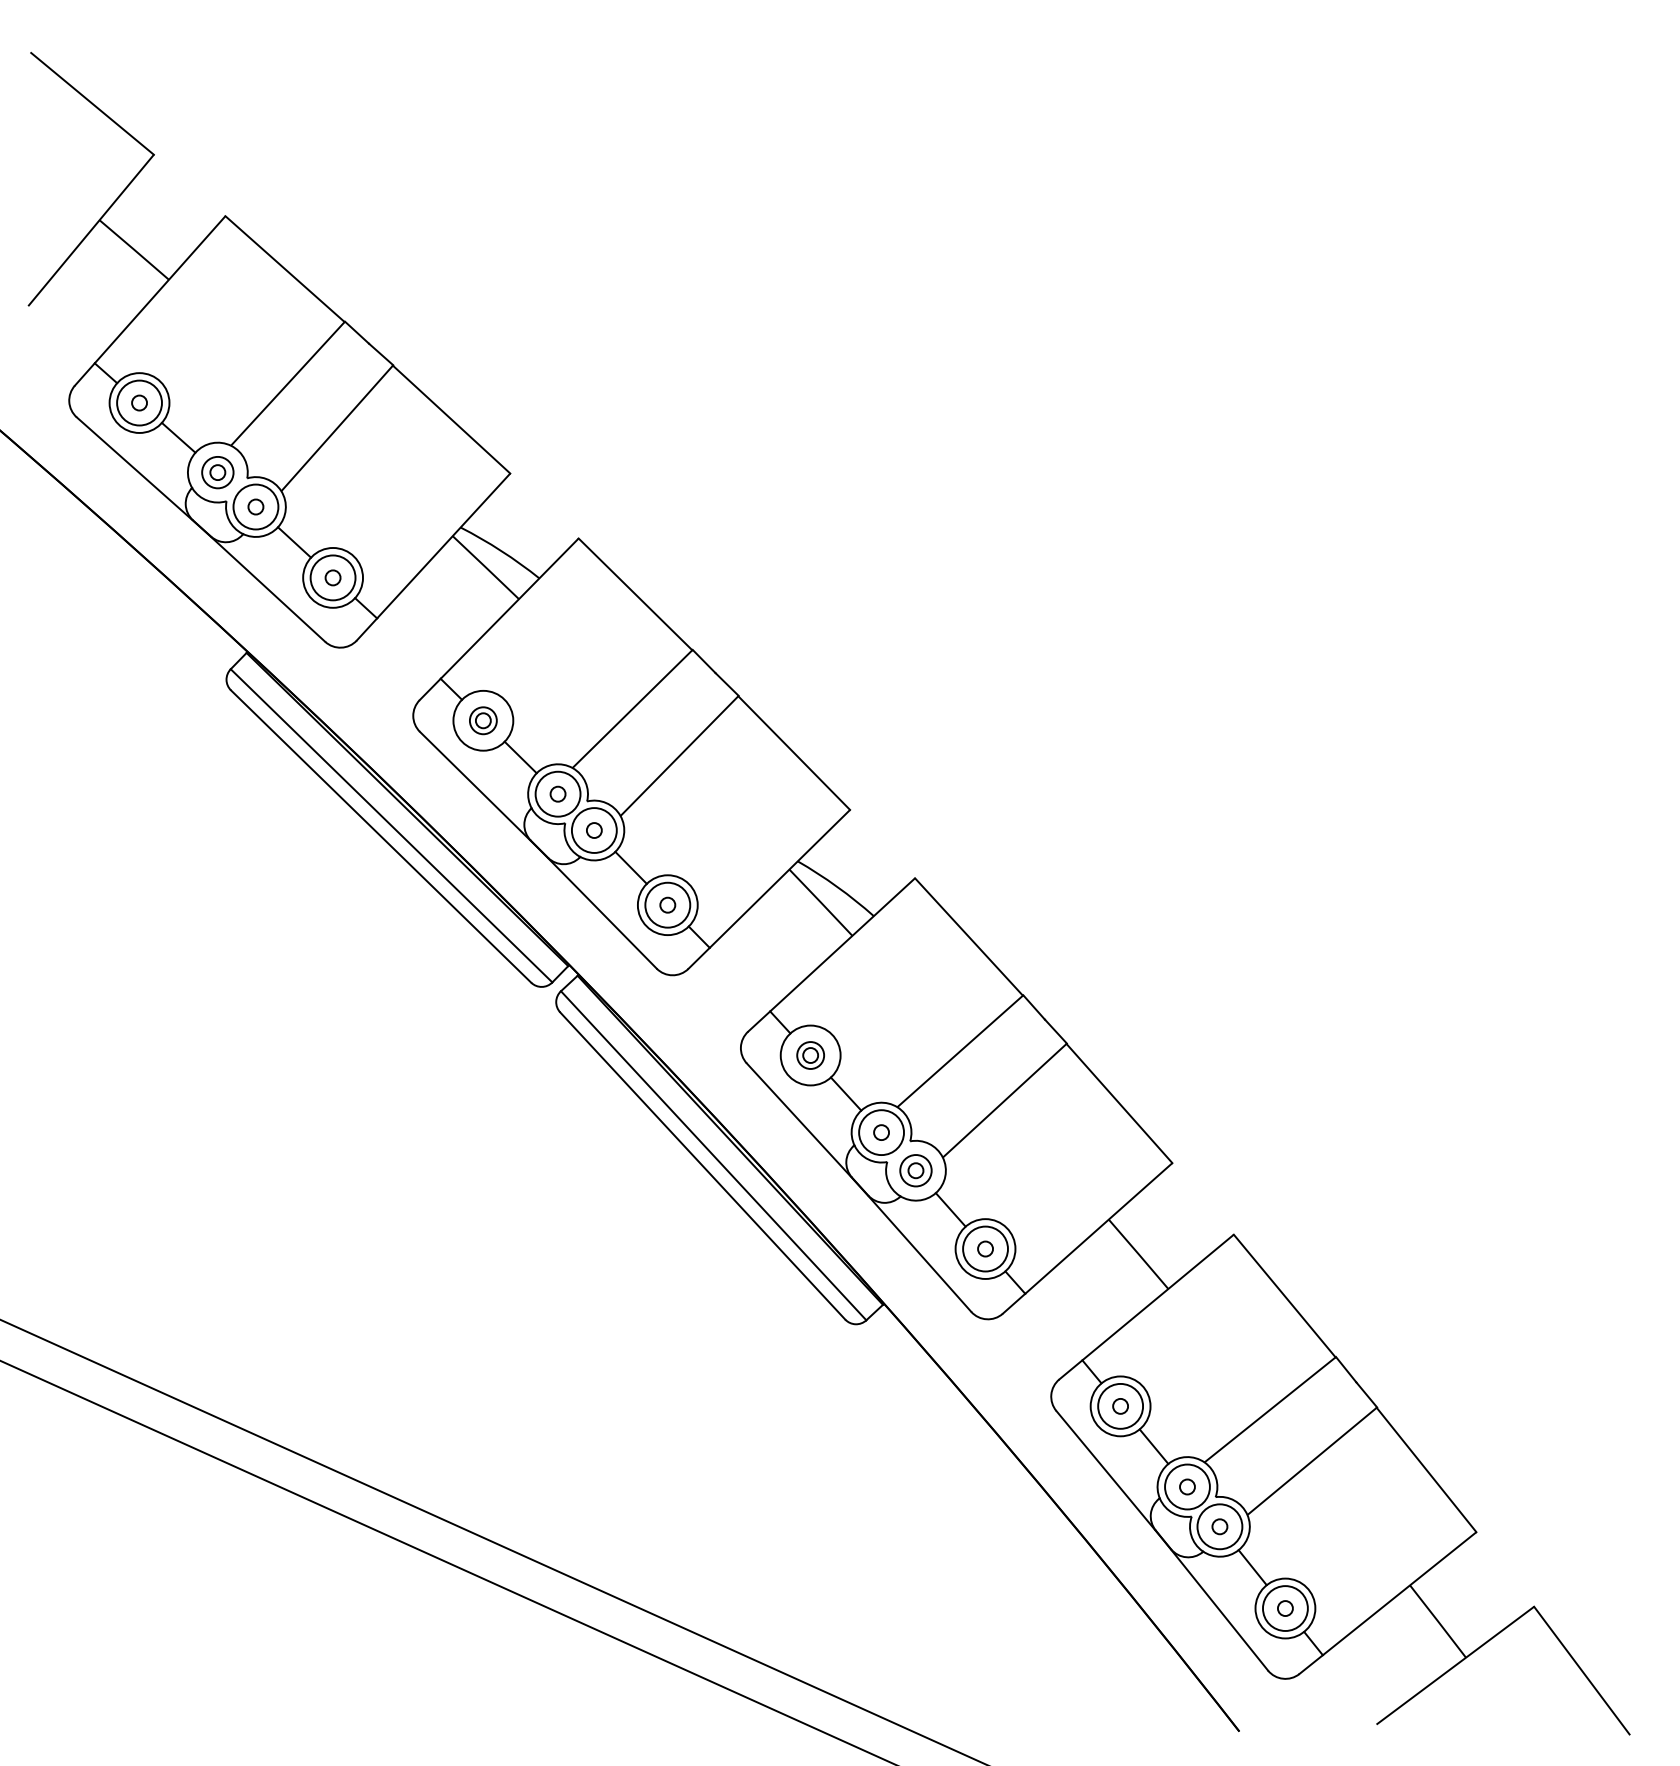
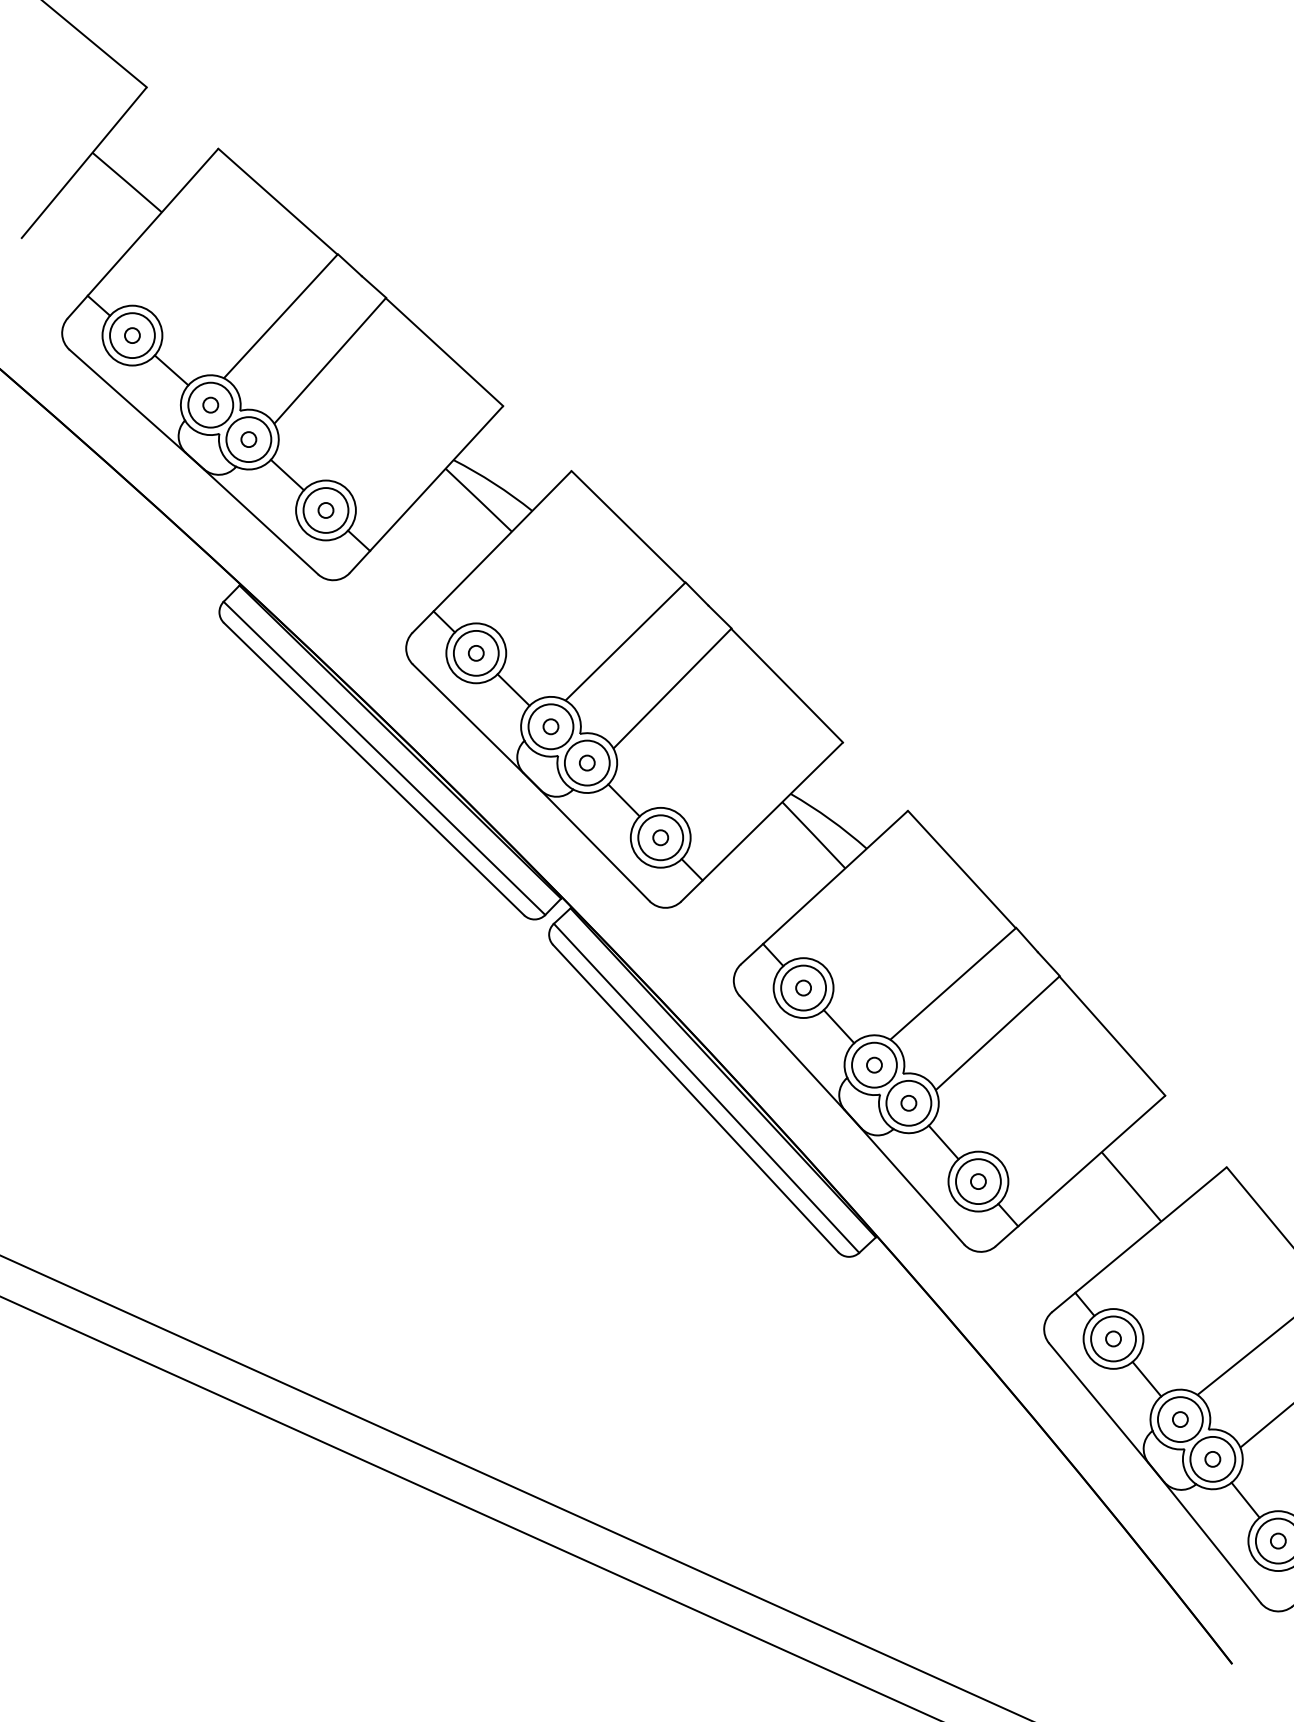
circle: (217, 472) -> (210, 405), size x1.43
circle: (482, 720) -> (475, 653), size x1.67
circle: (810, 1055) -> (803, 988), size x1.67
circle: (915, 1170) -> (908, 1103), size x1.43

